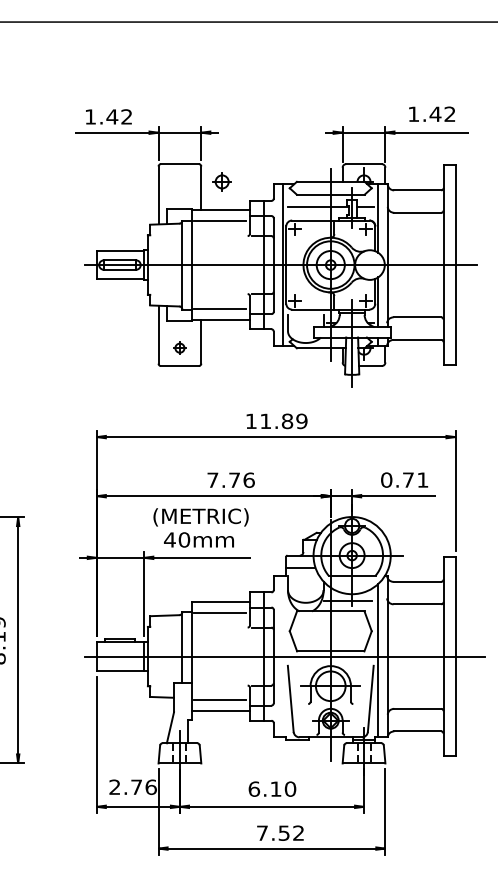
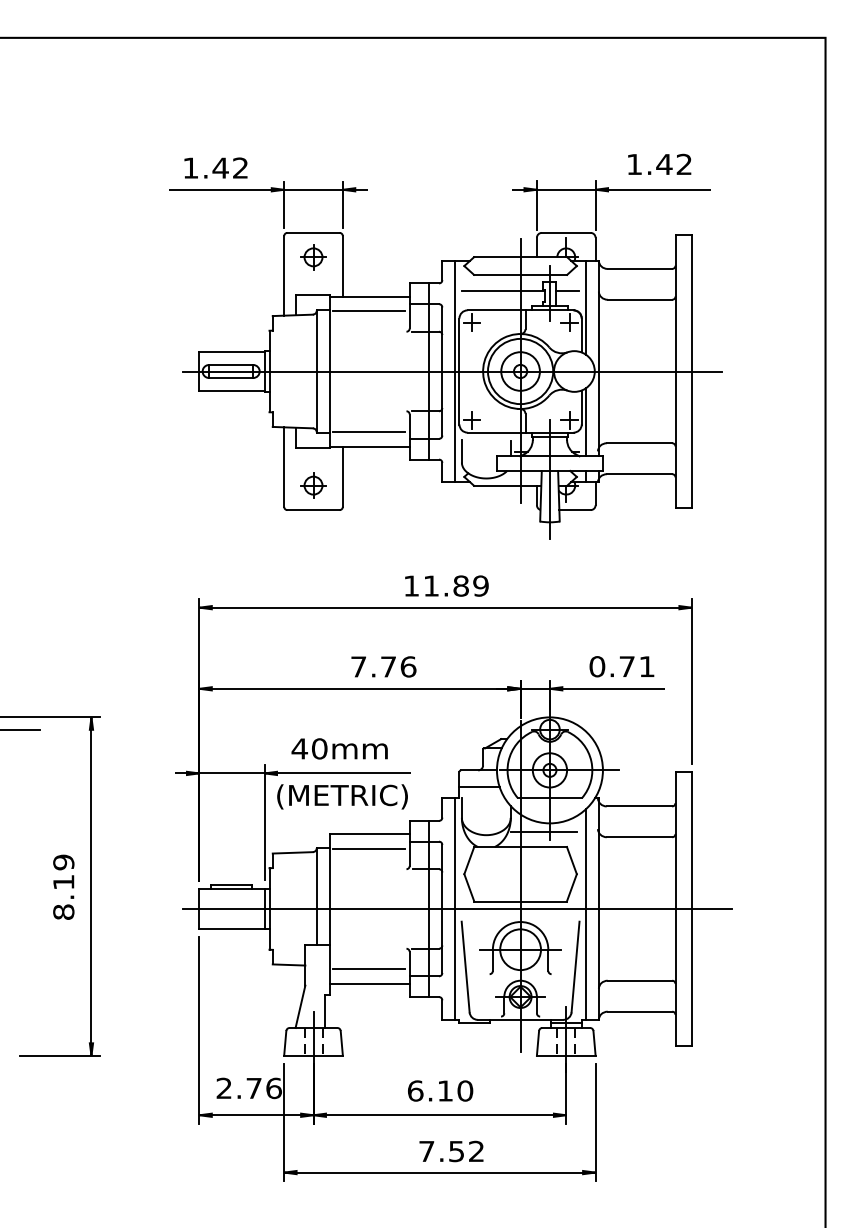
part: (222, 182) -> (313, 257), moved
part: (179, 348) -> (313, 485), size x1.43
text: (201, 517) -> (342, 796), moved
line: (283, 656) -> (455, 908), added

